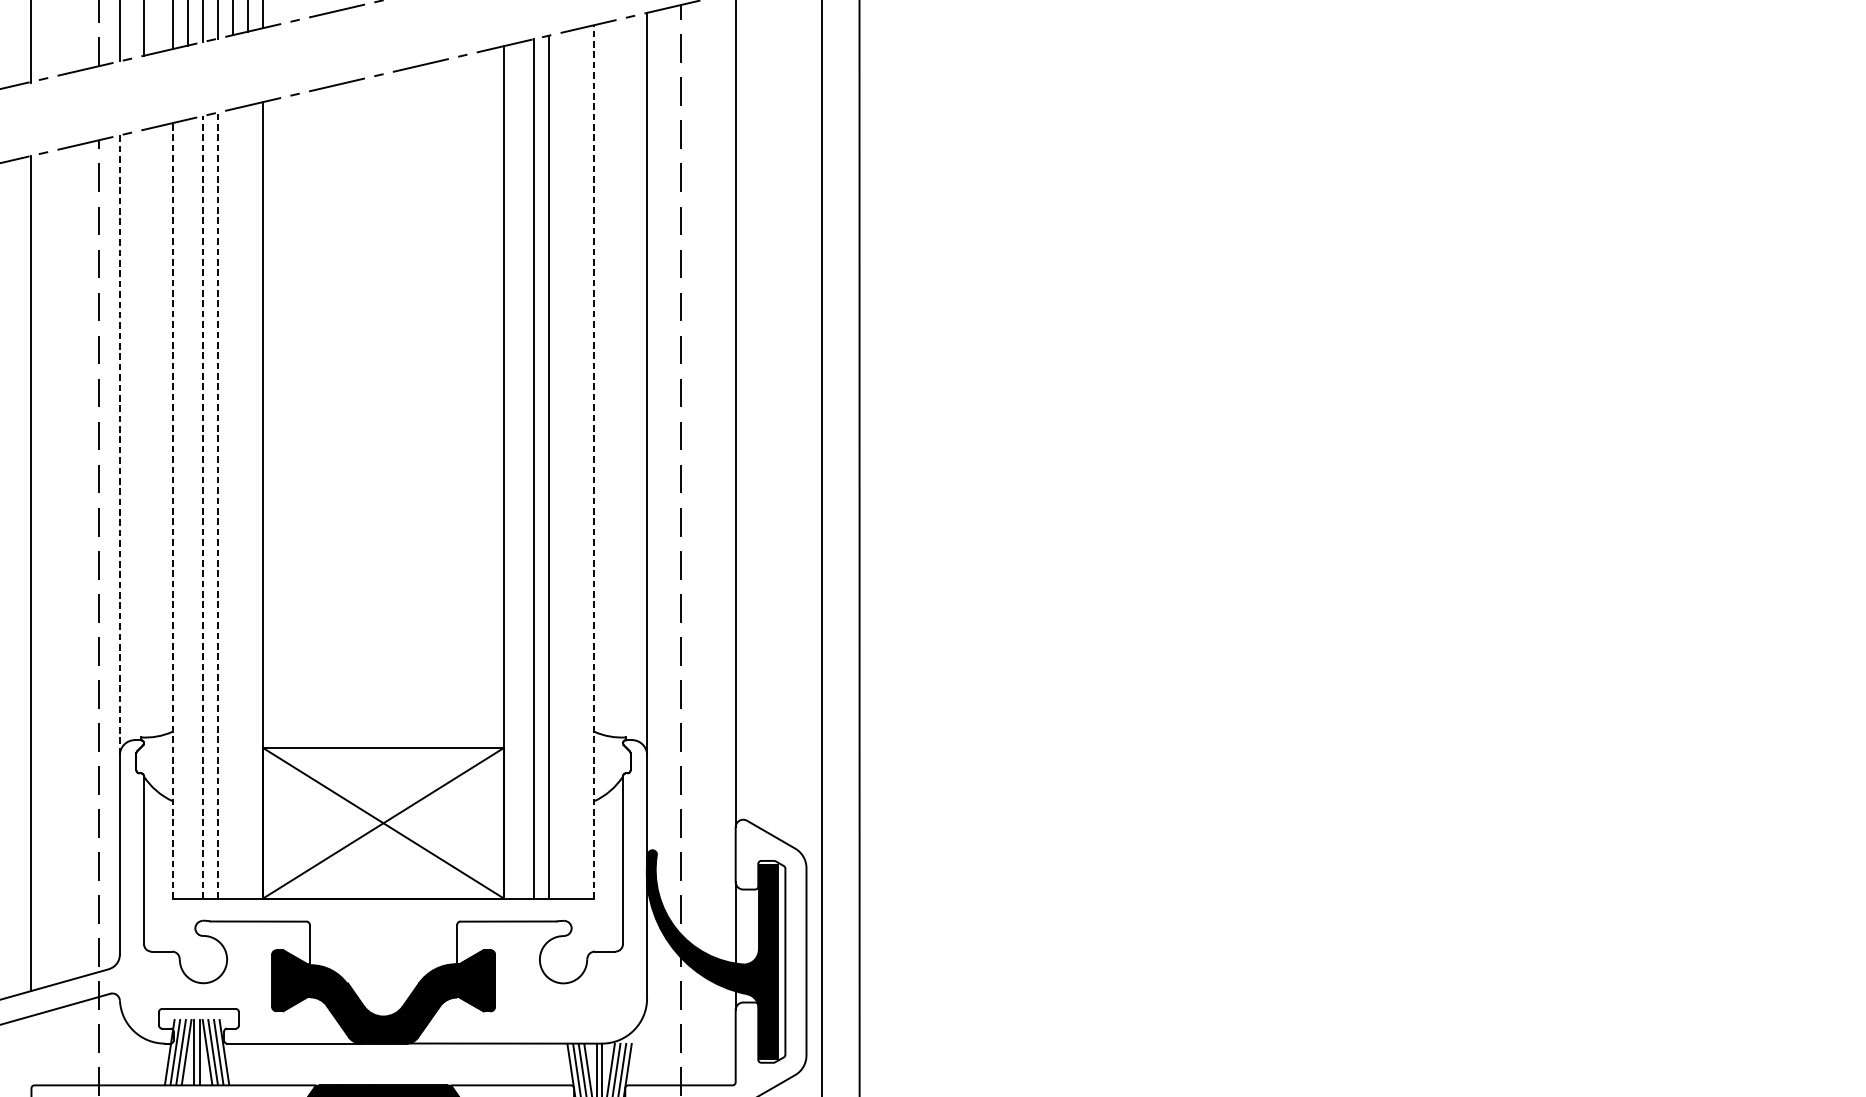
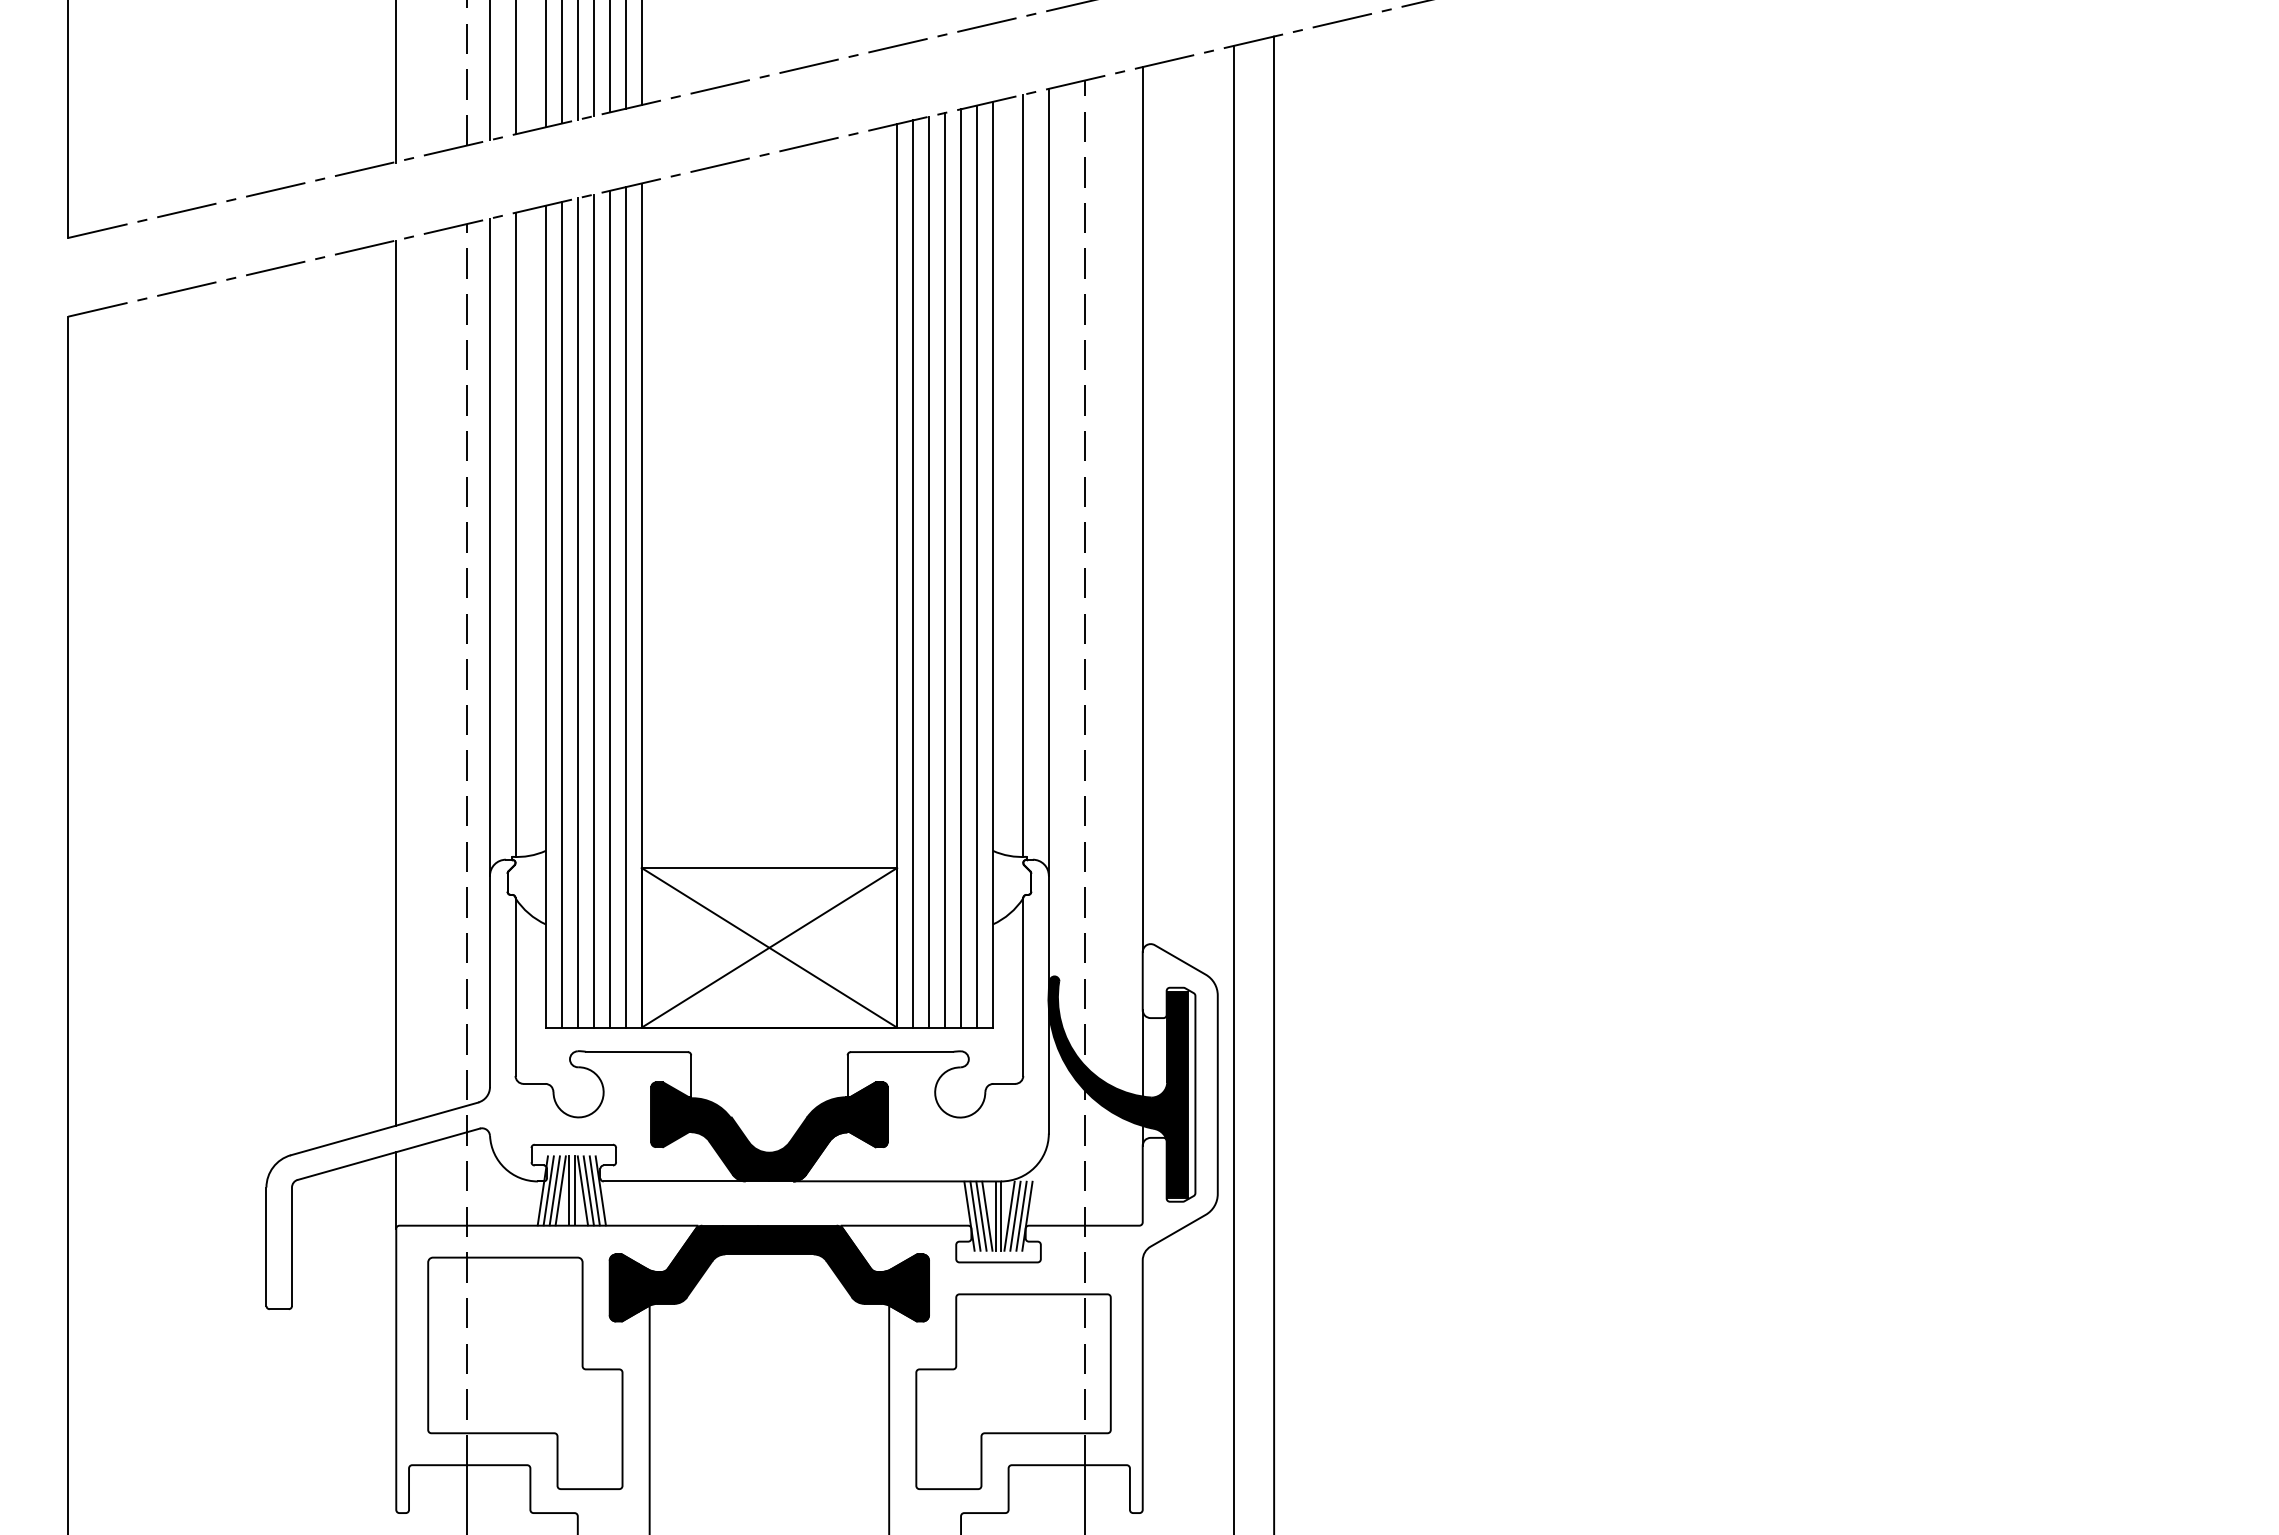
line: (623, 377) -> (1023, 475), added
line: (143, 433) -> (515, 534), added
line: (120, 445) -> (490, 547), dashed -> solid
line: (593, 461) -> (992, 564), dashed -> solid
line: (578, 463) -> (976, 566), added
line: (564, 465) -> (961, 568), added
line: (519, 470) -> (913, 573), added
line: (247, 502) -> (625, 607), added
line: (232, 503) -> (609, 608), added
line: (217, 505) -> (593, 611), dashed -> solid
line: (202, 507) -> (577, 613), dashed -> solid
line: (187, 508) -> (561, 614), added
line: (172, 510) -> (545, 616), dashed -> solid
line: (31, 1052) -> (396, 1190), added

